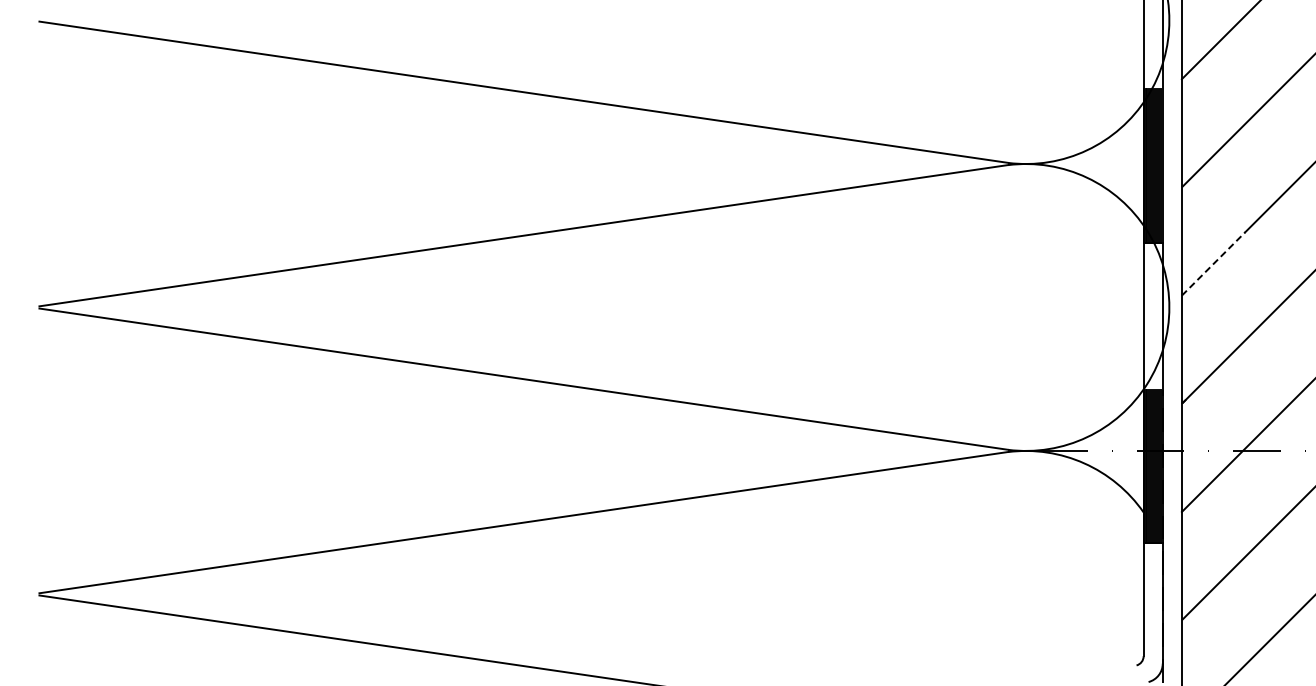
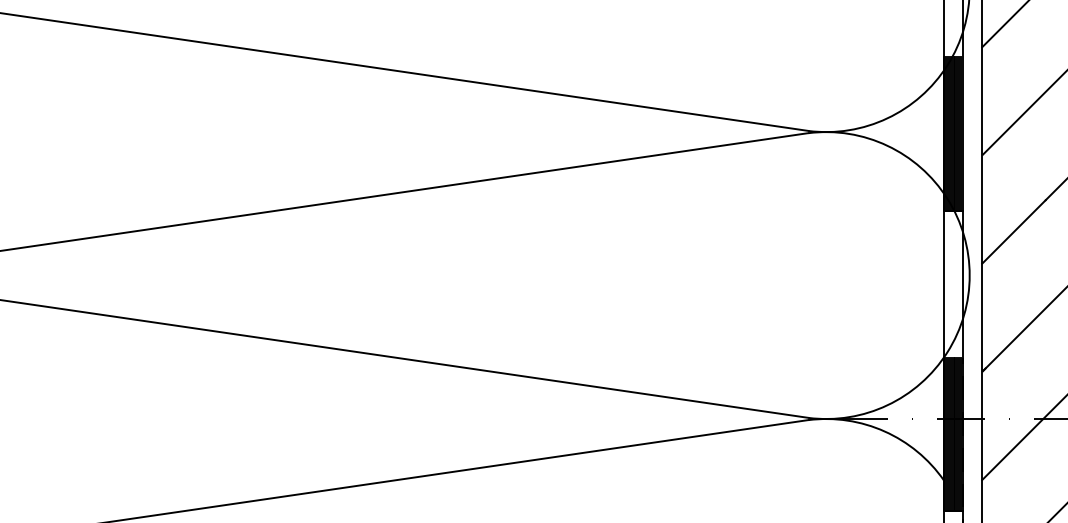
line: (1213, 263) -> (1013, 231), dashed -> solid

